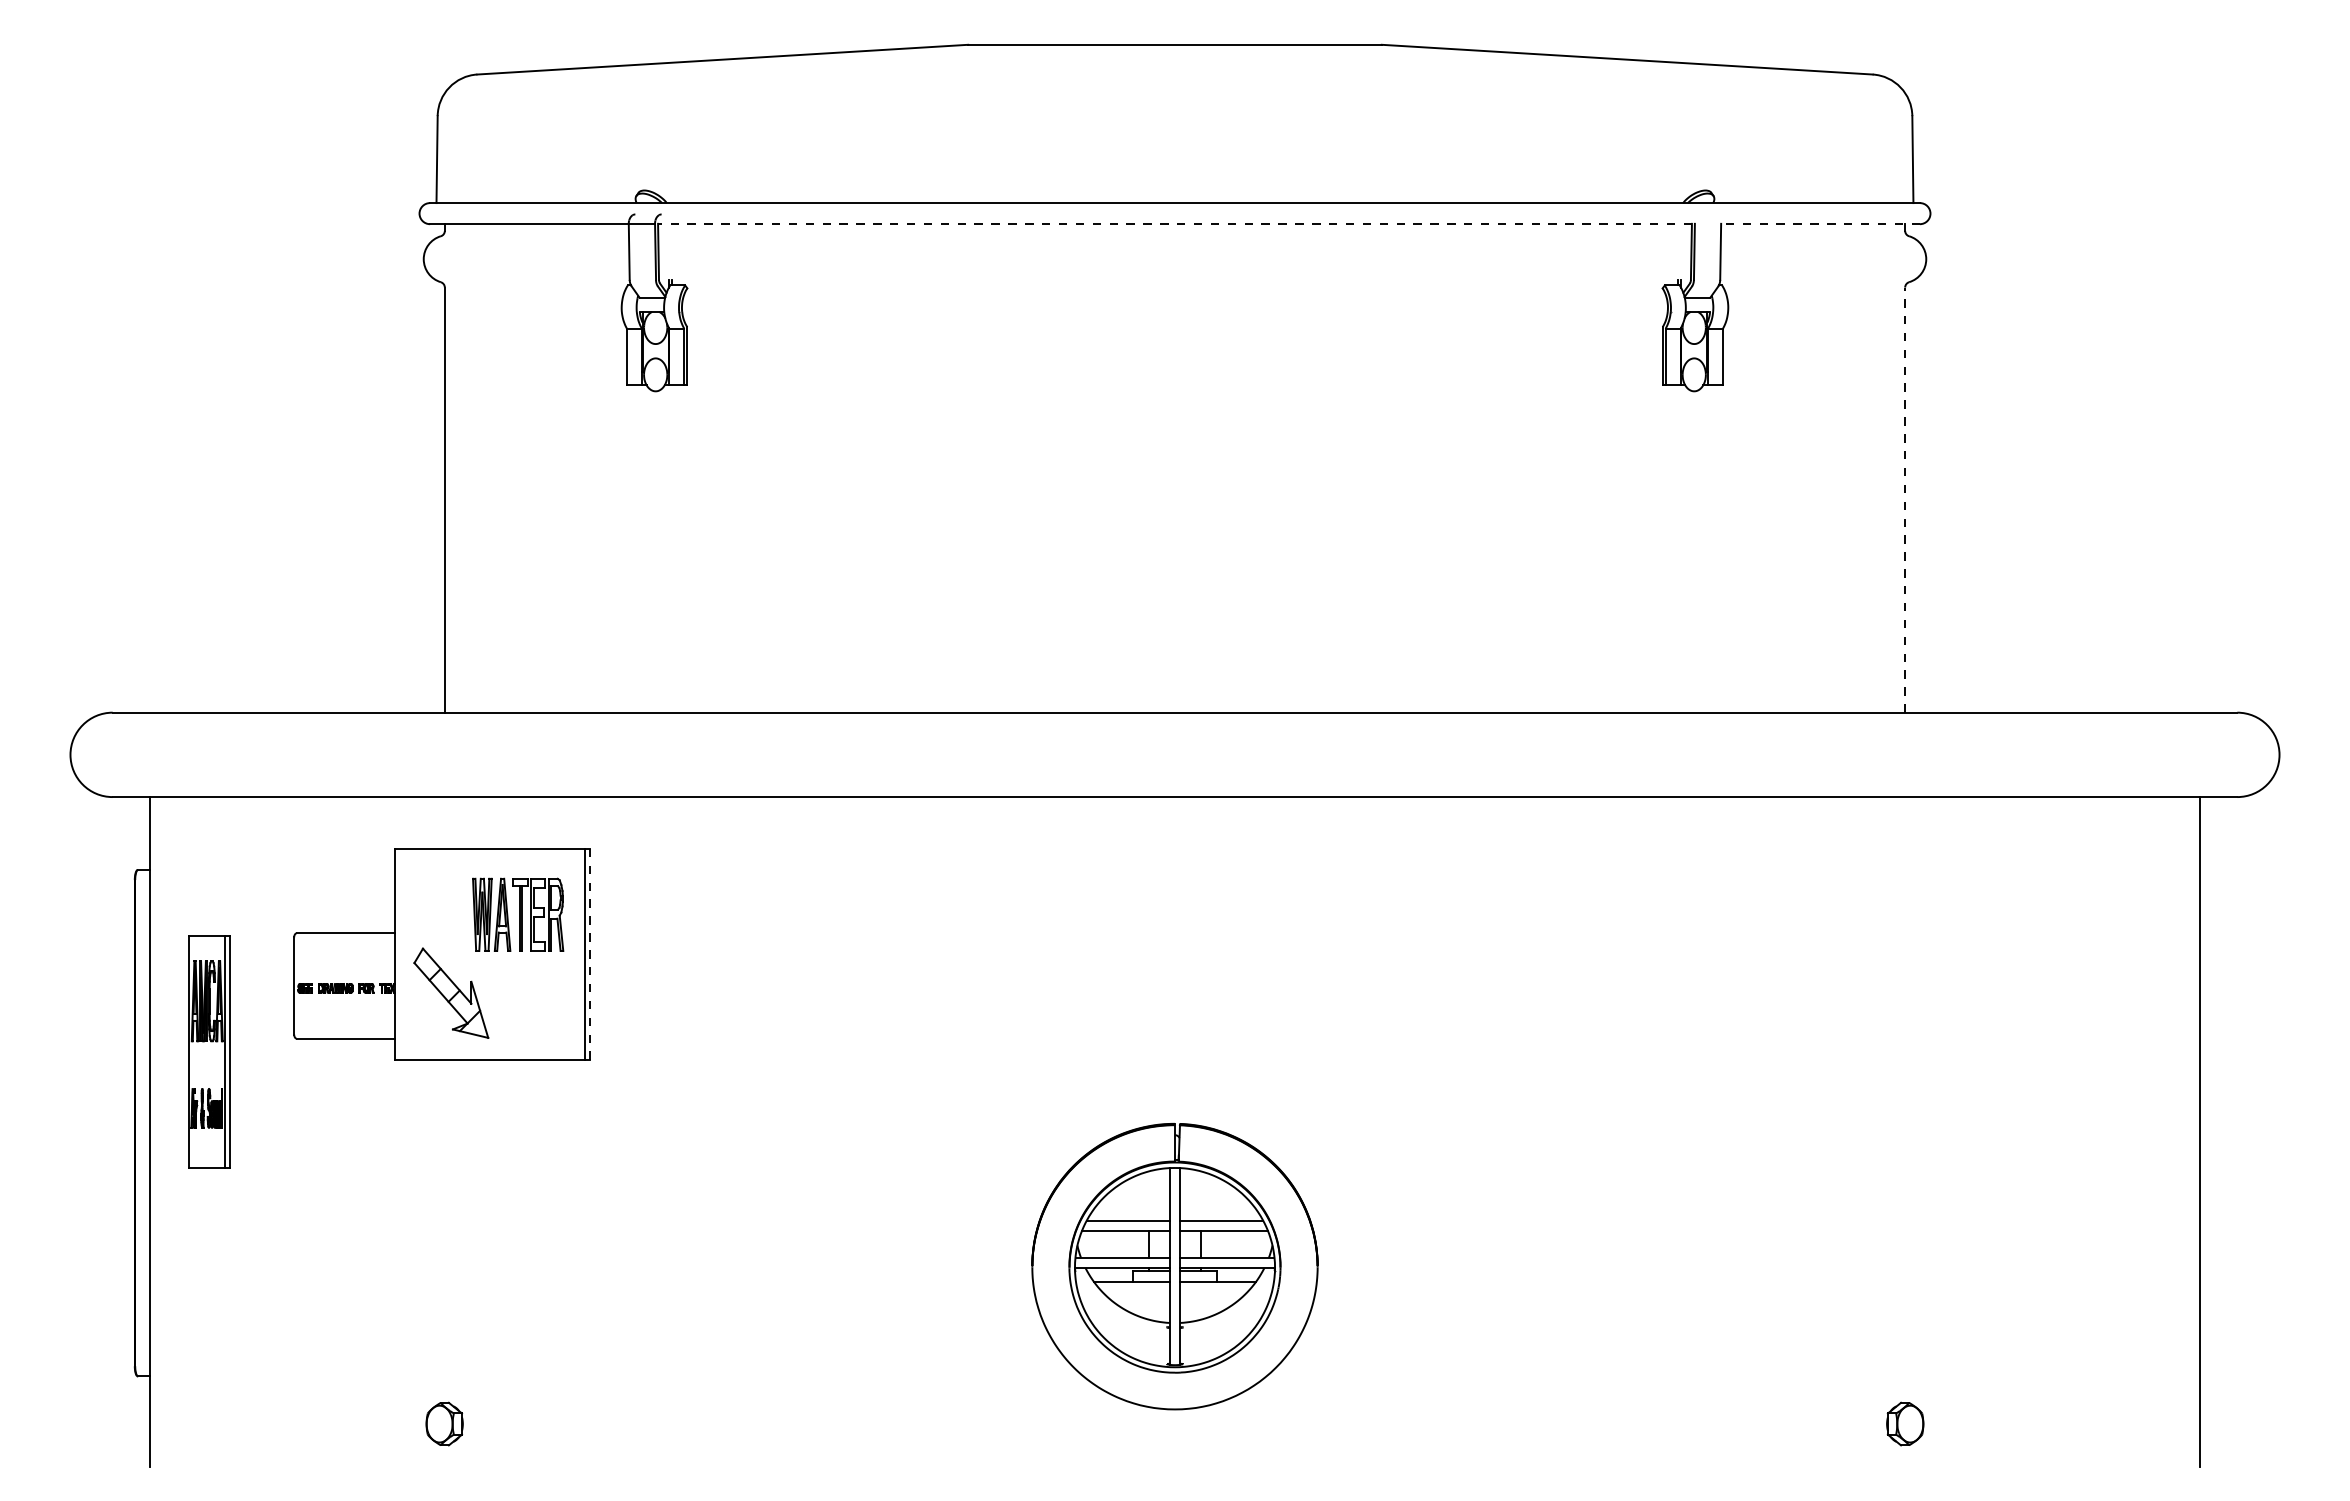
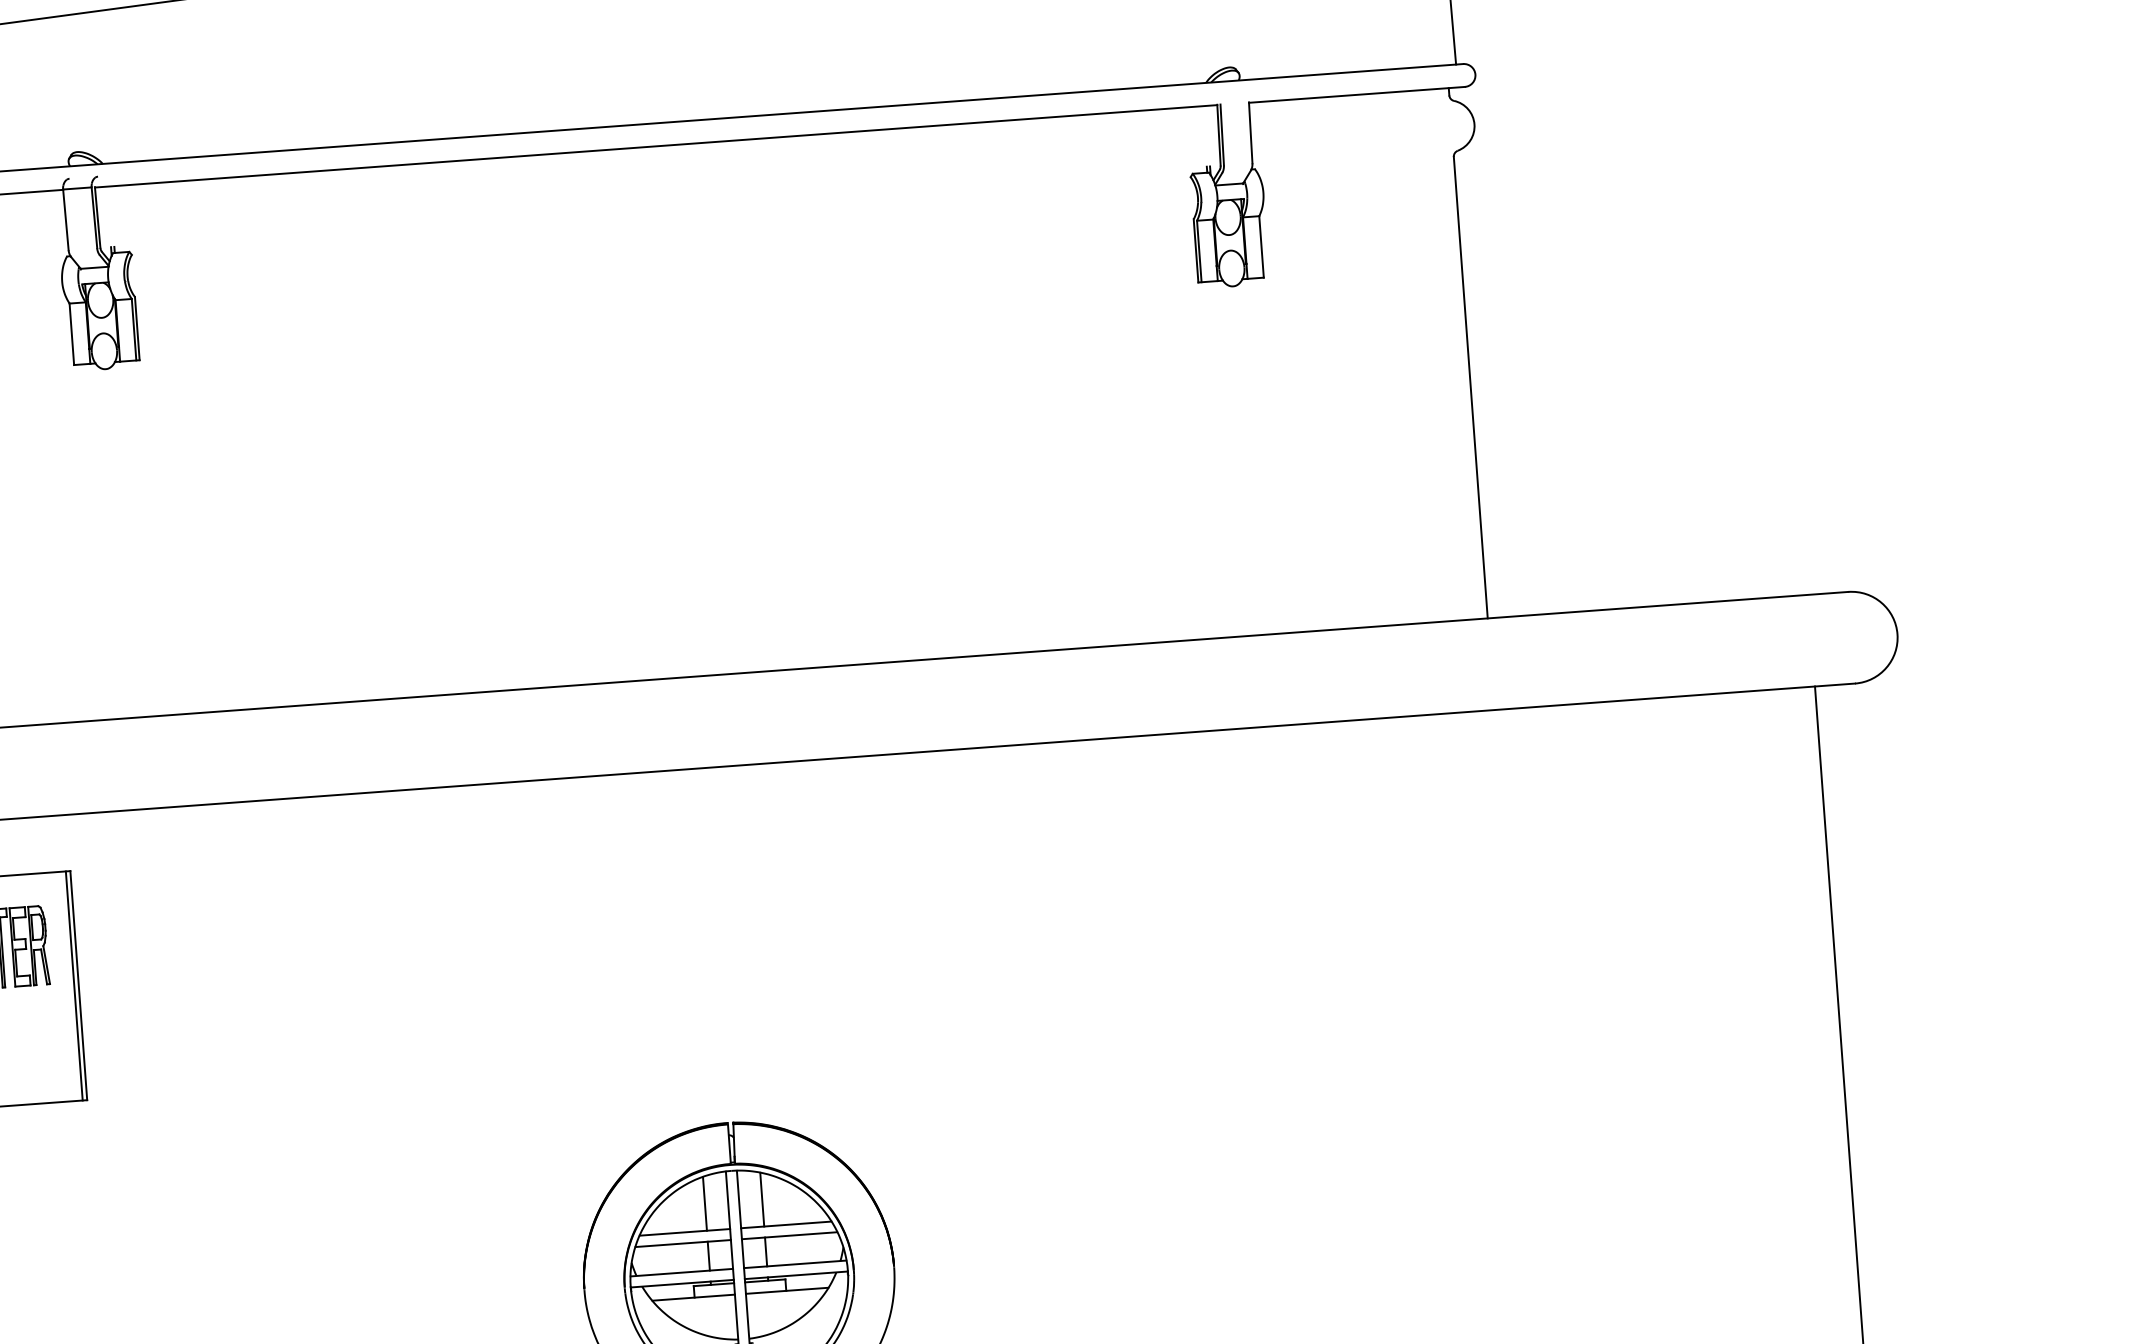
line: (1175, 224) -> (656, 146), dashed -> solid
line: (1820, 224) -> (1356, 95), dashed -> solid
line: (1905, 500) -> (1471, 388), dashed -> solid
line: (589, 954) -> (78, 985), dashed -> solid
line: (1148, 1196) -> (704, 1203), added
line: (1201, 1196) -> (762, 1199), added

